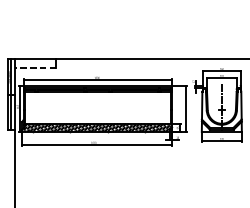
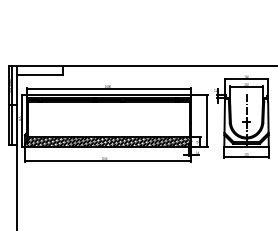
line: (35, 67) -> (39, 75), dashed -> solid

